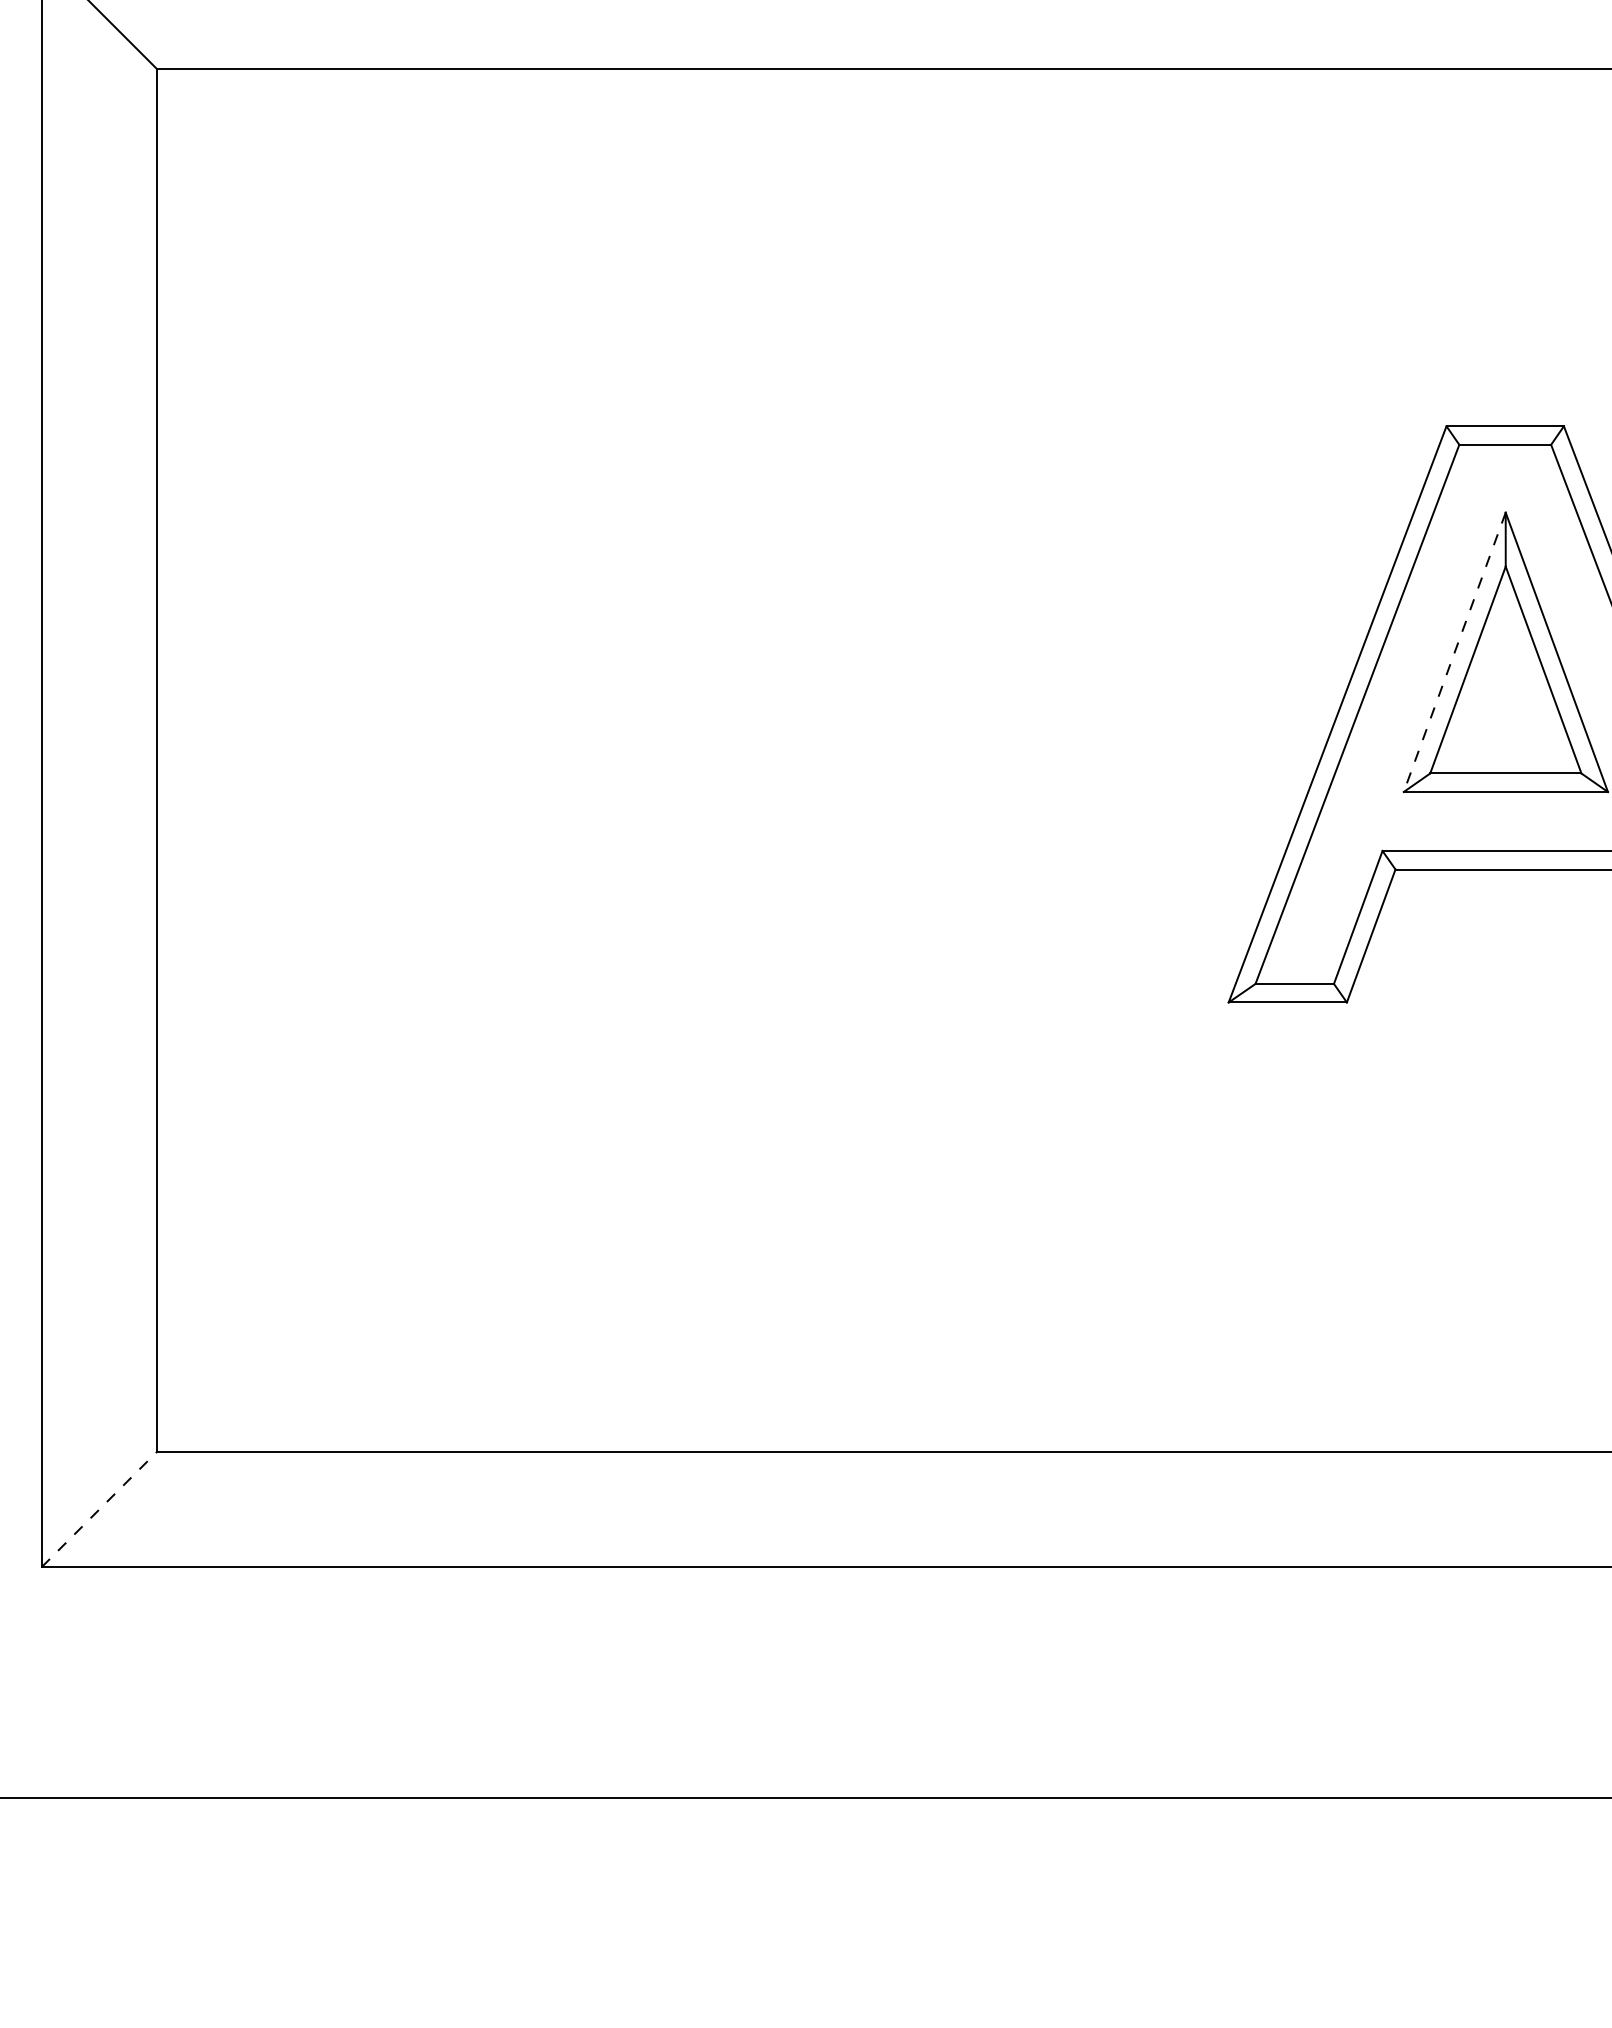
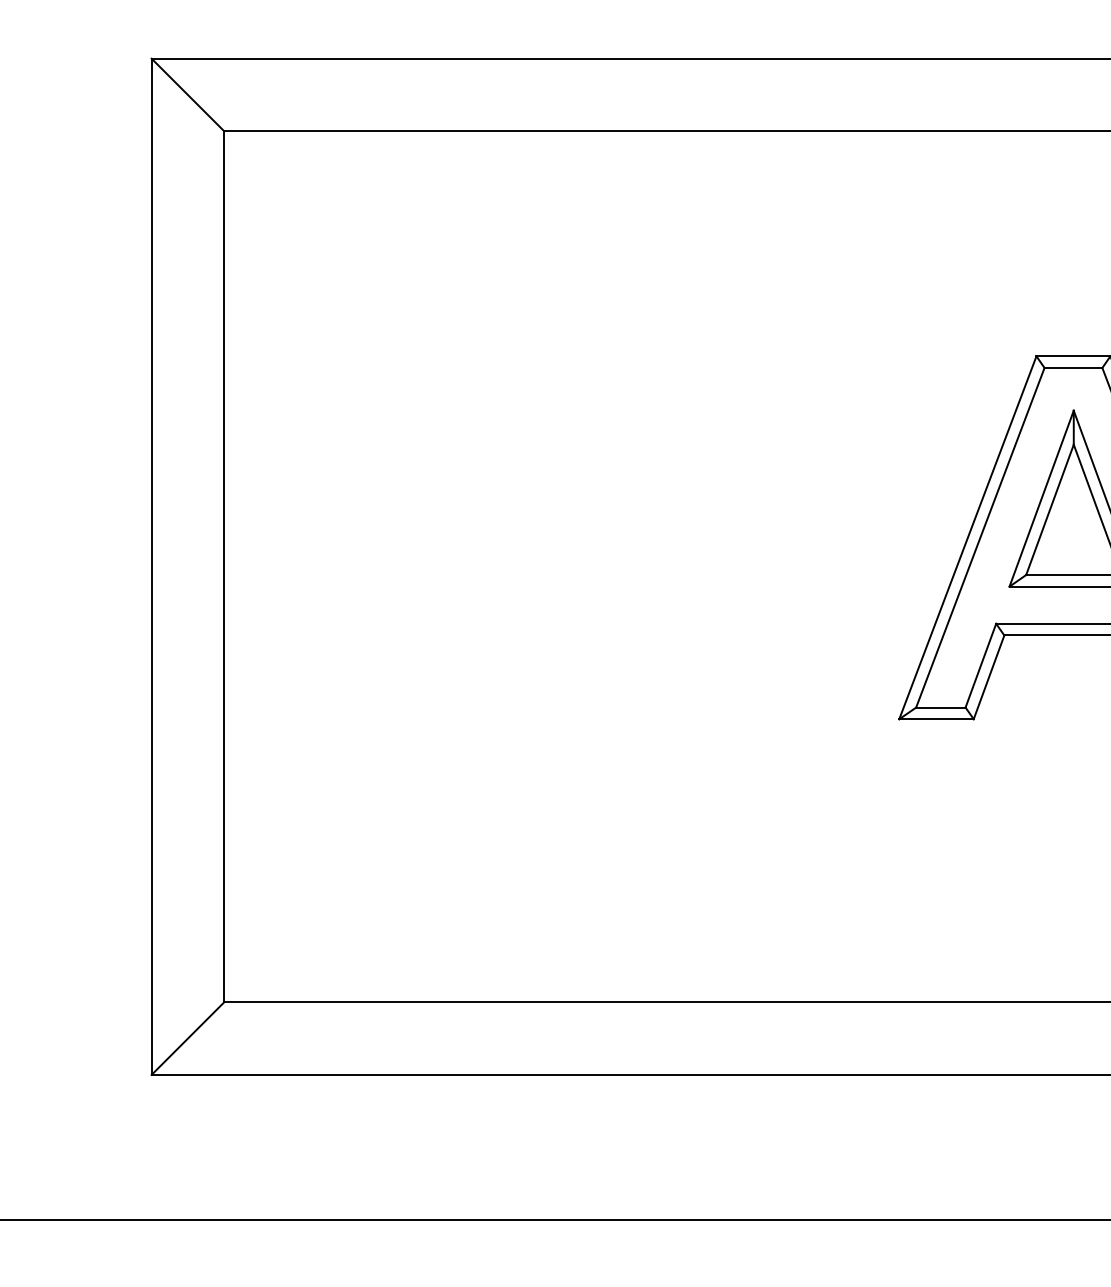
line: (1454, 652) -> (1041, 498), dashed -> solid
line: (100, 1509) -> (188, 1038), dashed -> solid

